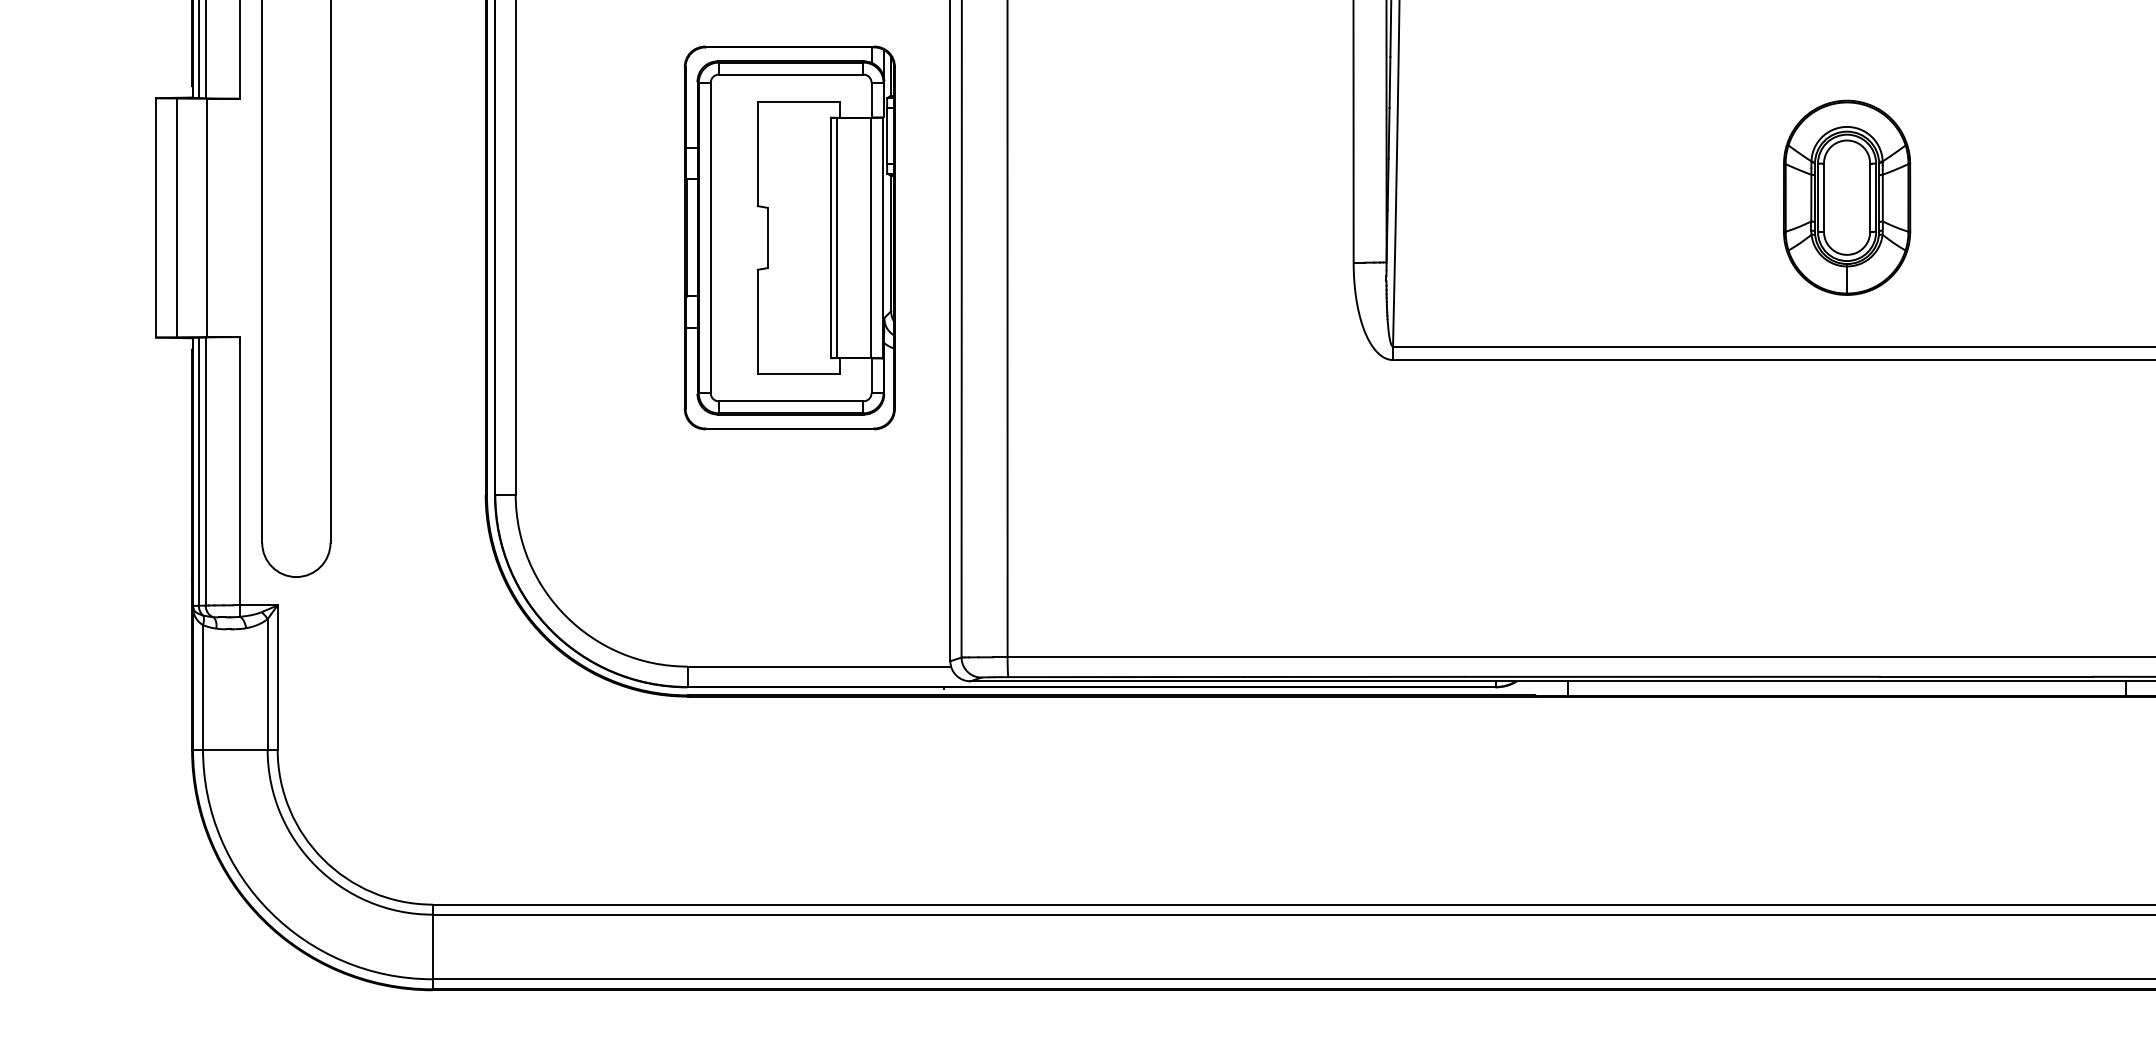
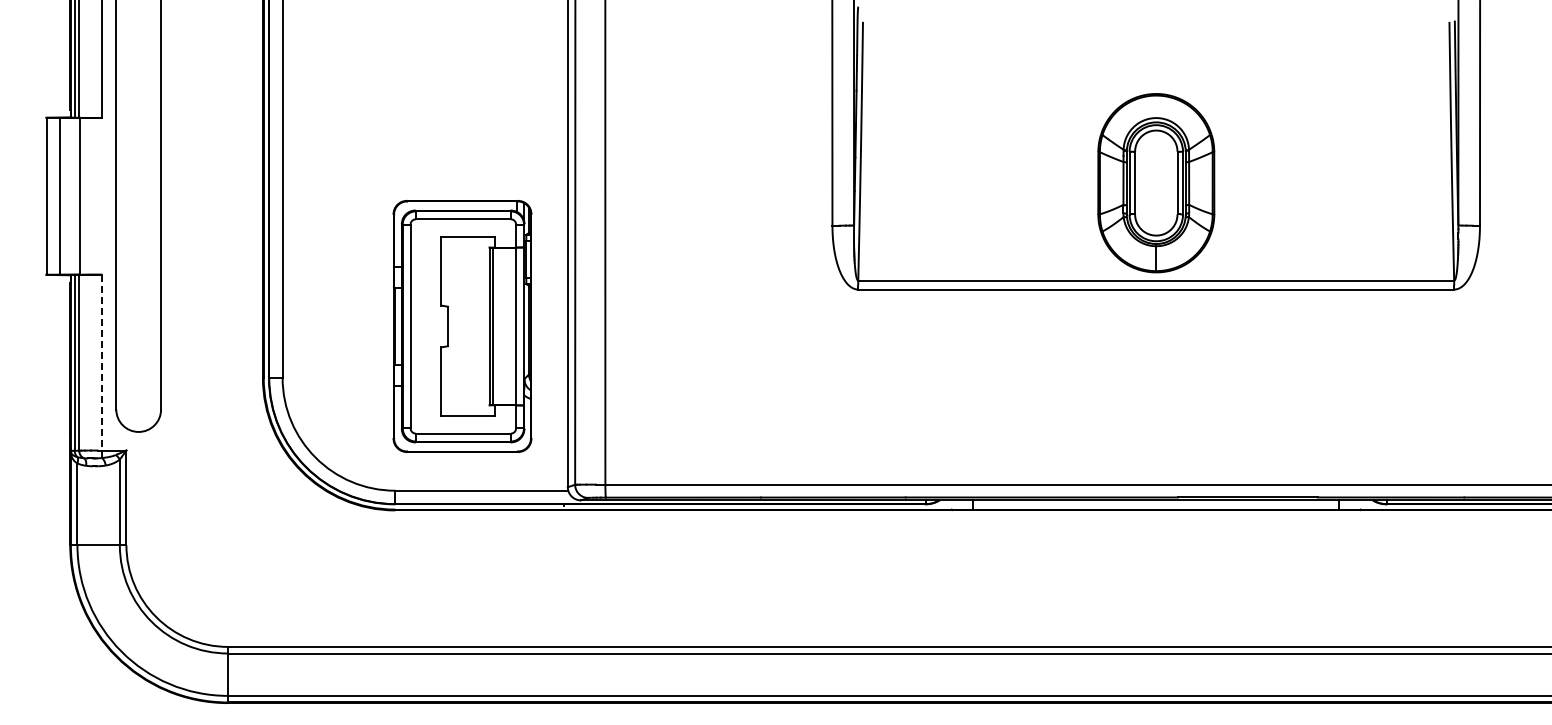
part: (1845, 196) -> (1155, 182), size x1.4
part: (789, 236) -> (462, 325), moved
line: (239, 477) -> (101, 366), solid -> dashed

